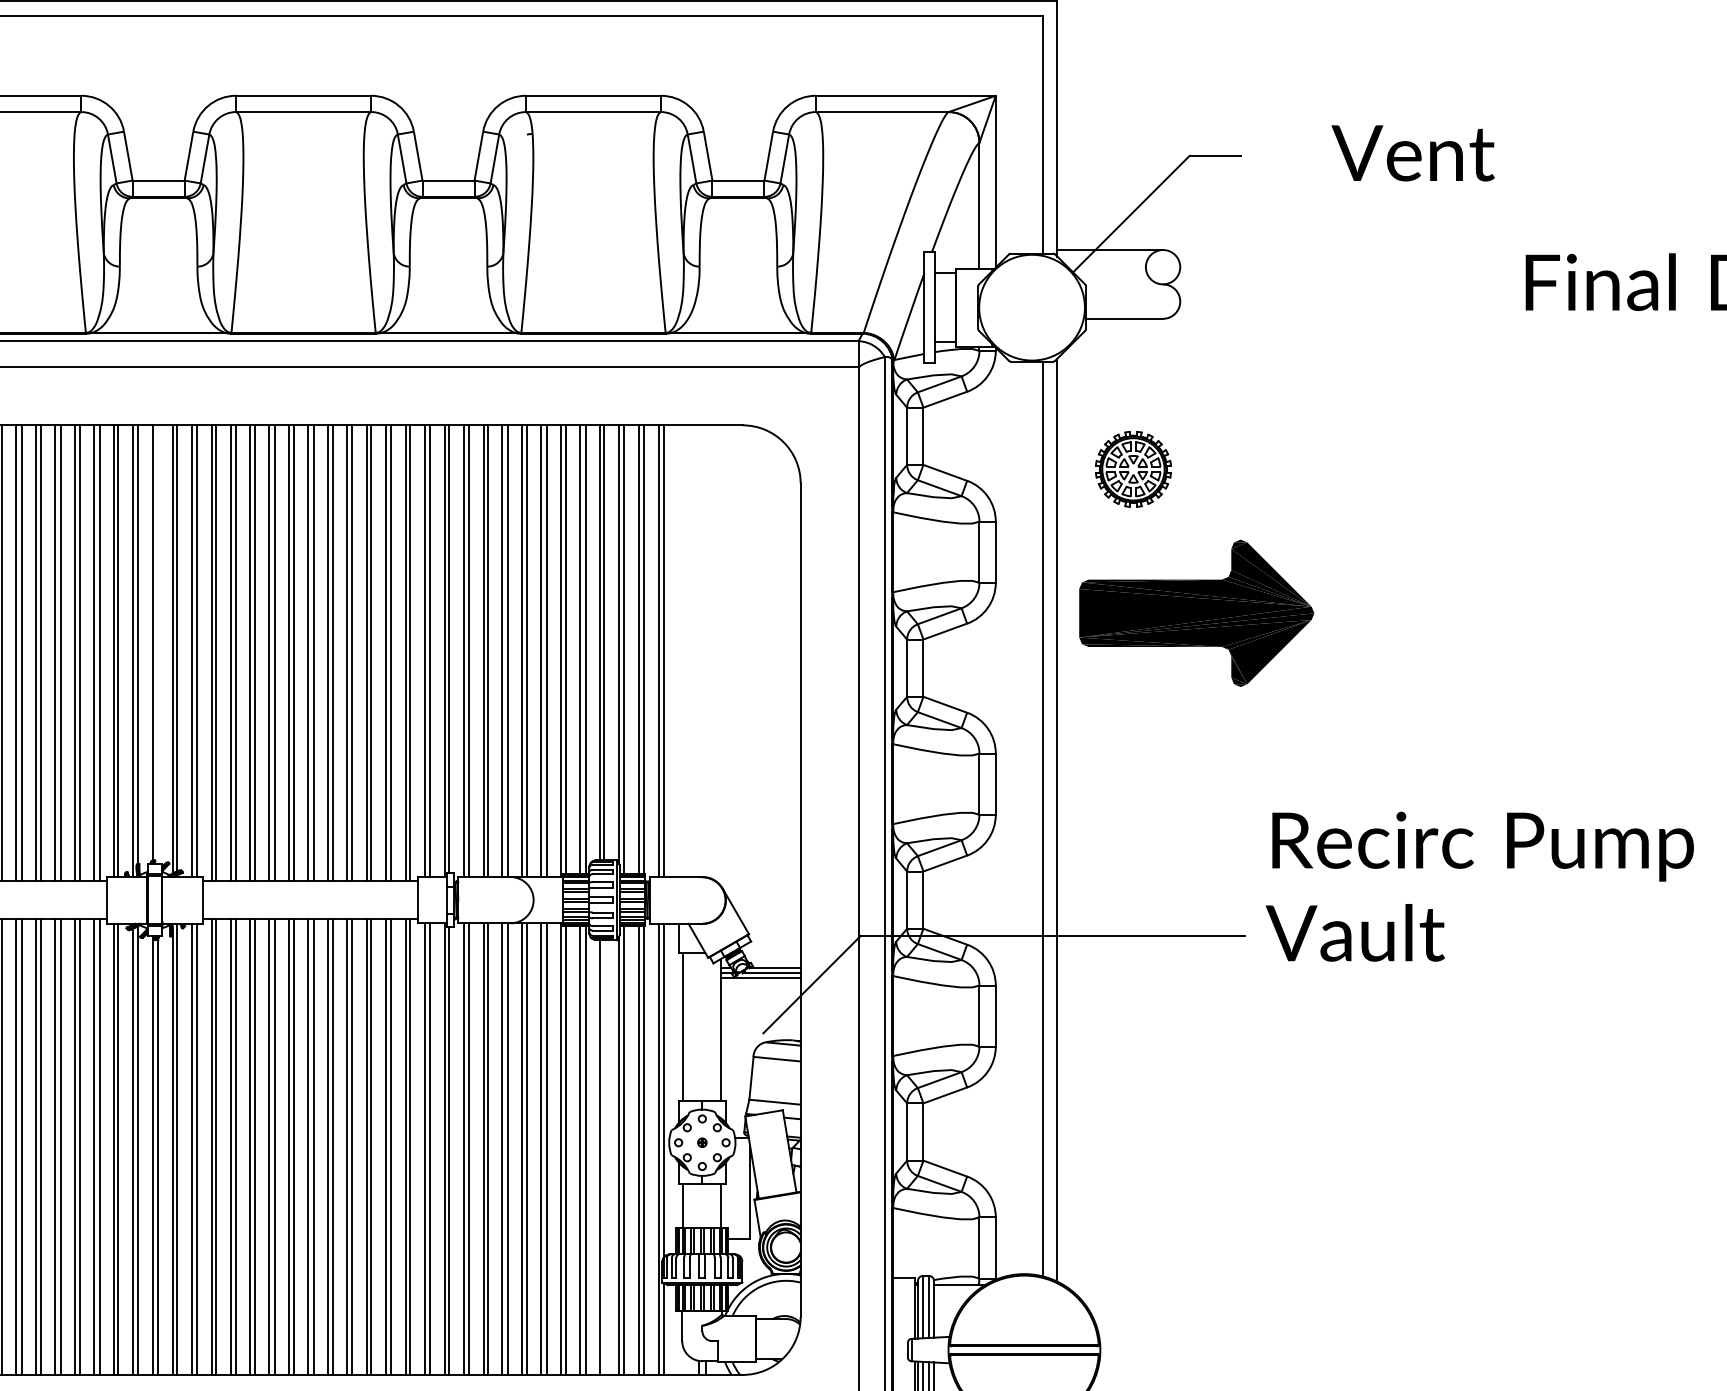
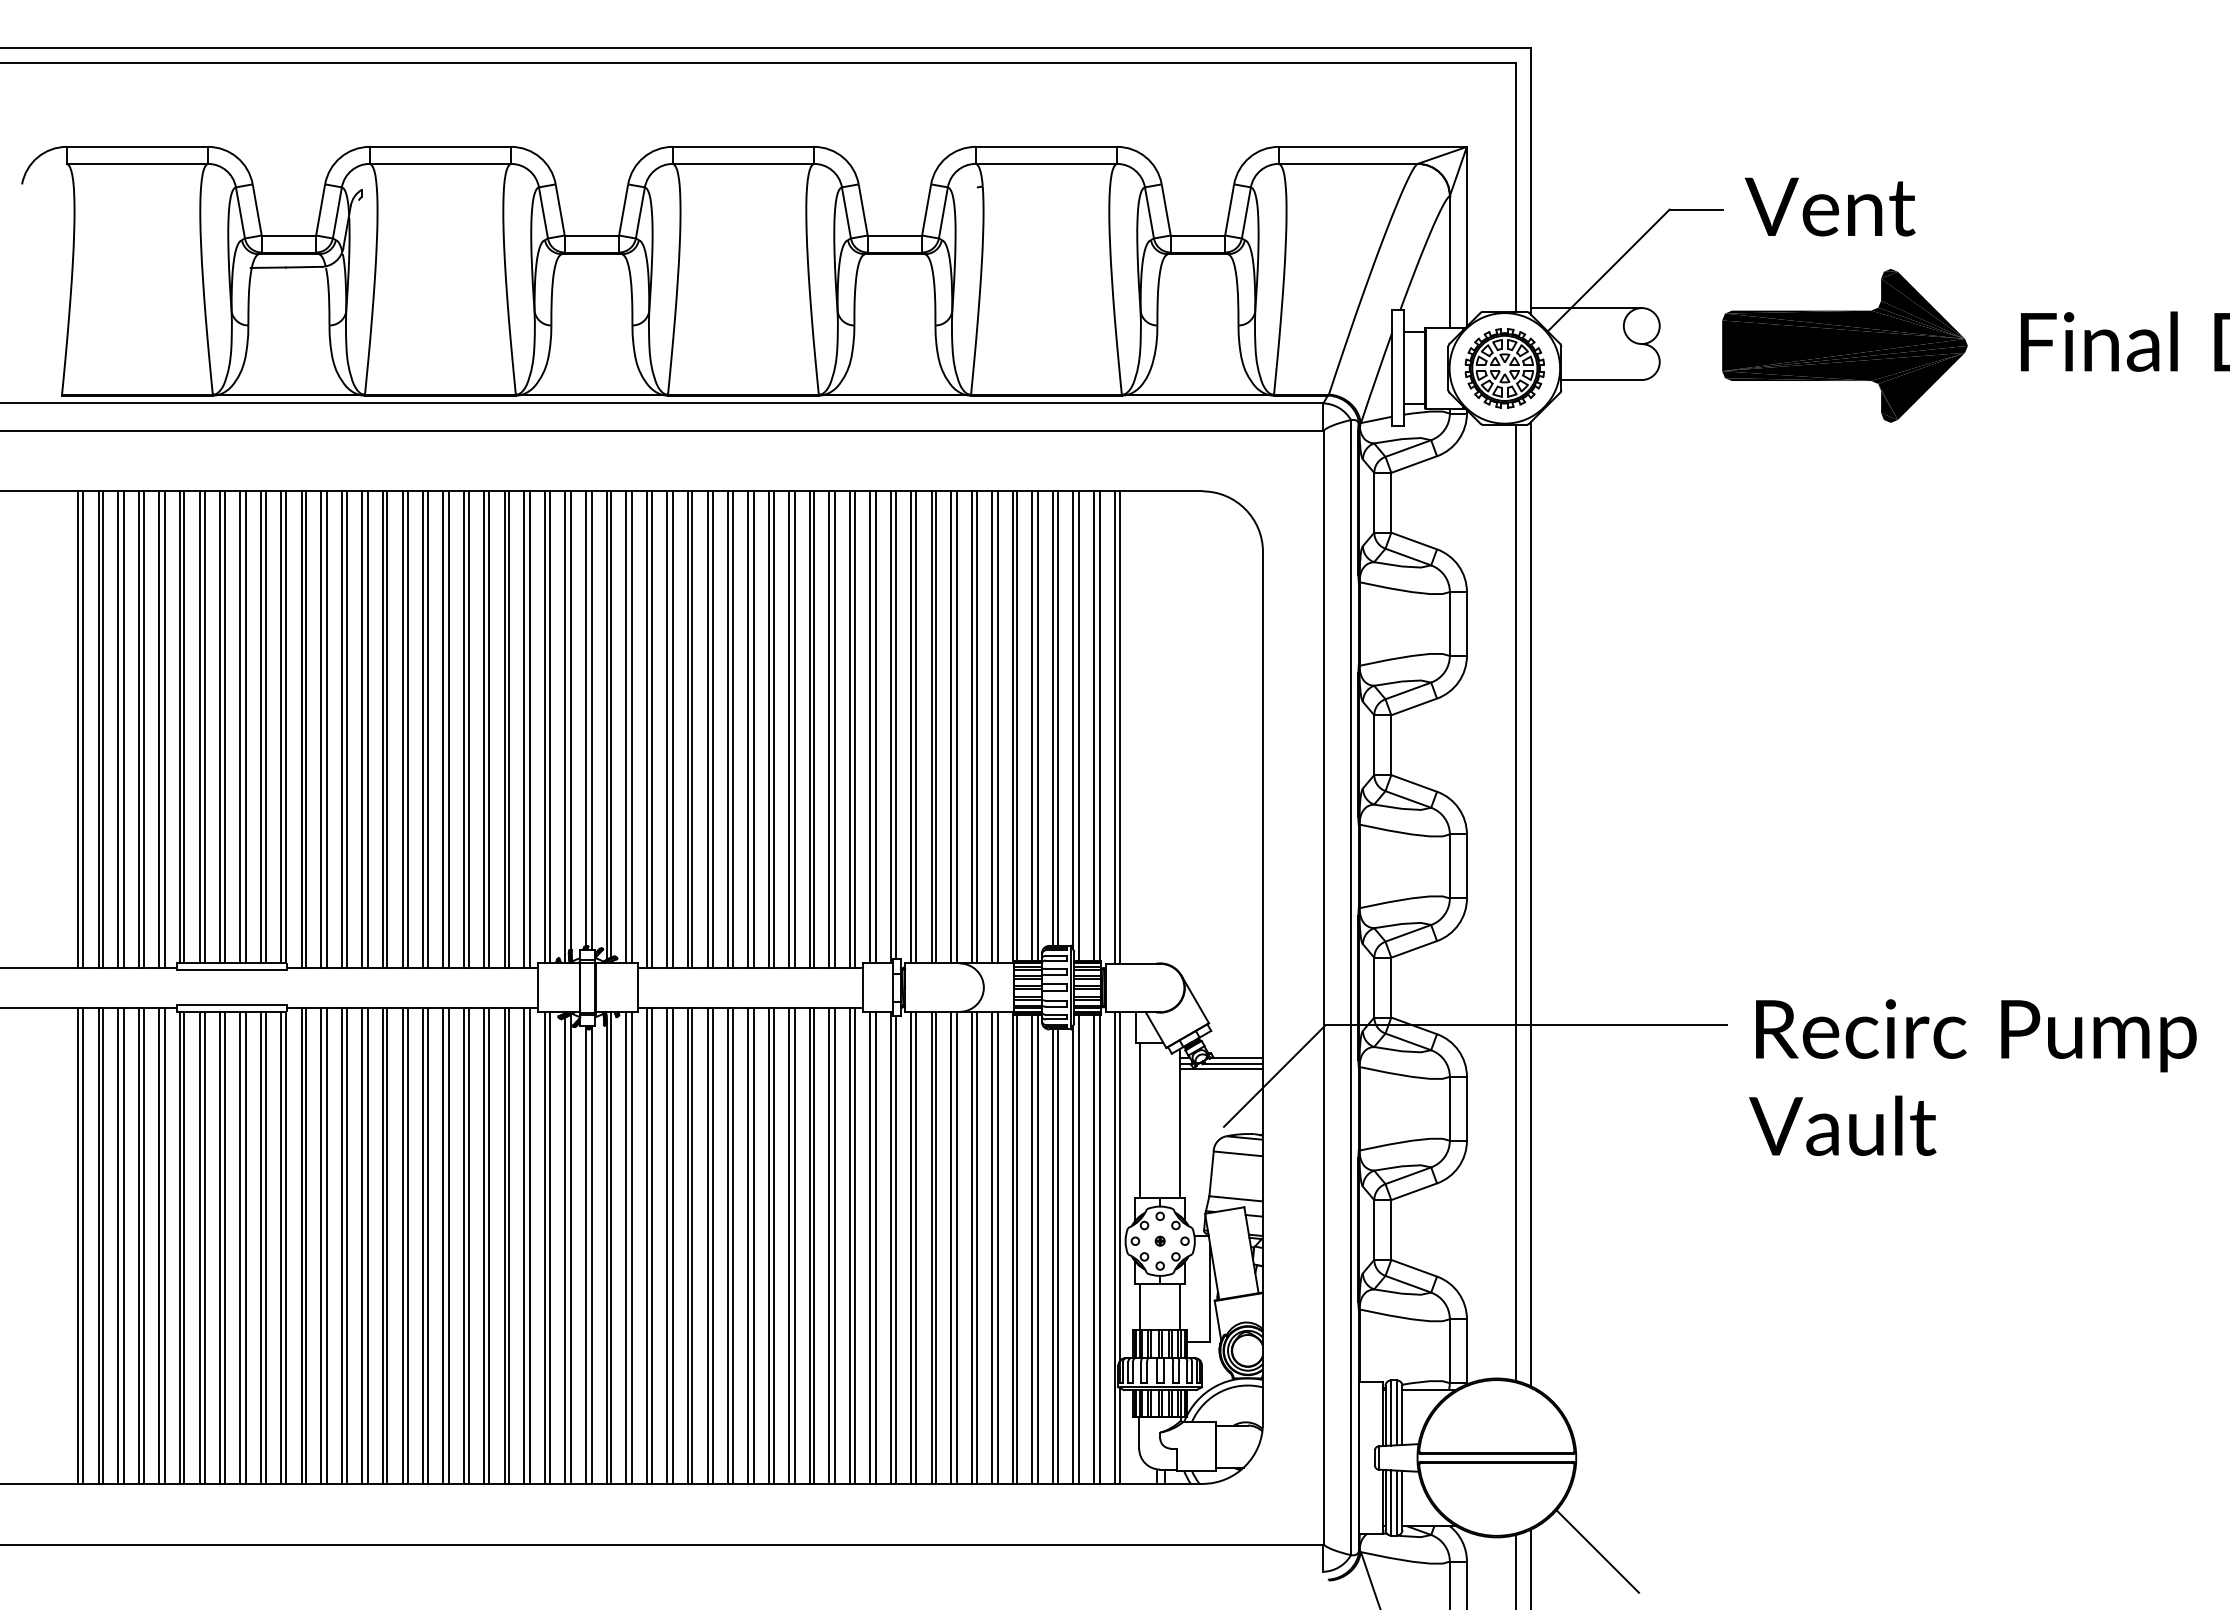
text: (1413, 152) -> (1830, 206), moved
part: (1133, 469) -> (1504, 368), moved
part: (1196, 612) -> (1844, 345), moved
line: (158, 644) -> (591, 720), added
text: (1479, 886) -> (1972, 1077), moved
line: (604, 1157) -> (1057, 1256), added

